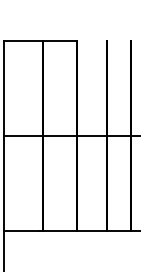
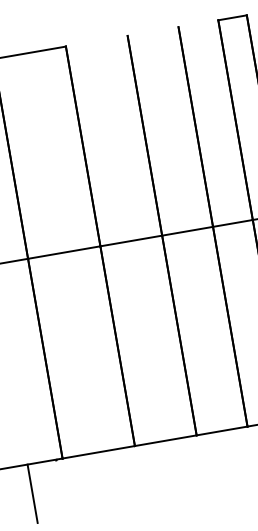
line: (26, 244) -> (32, 493), added

